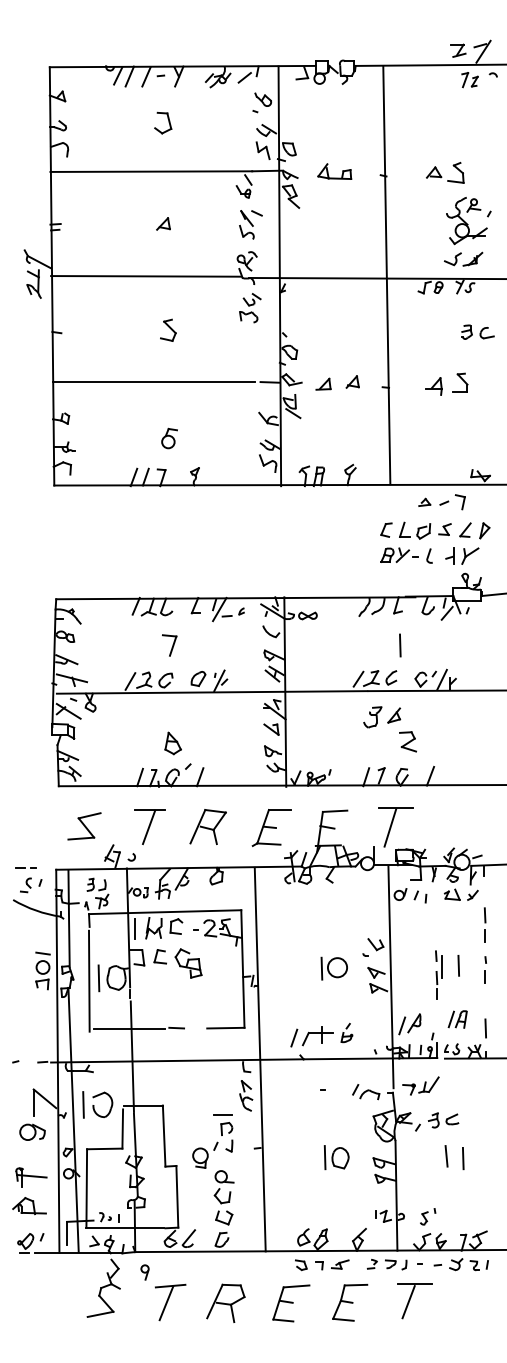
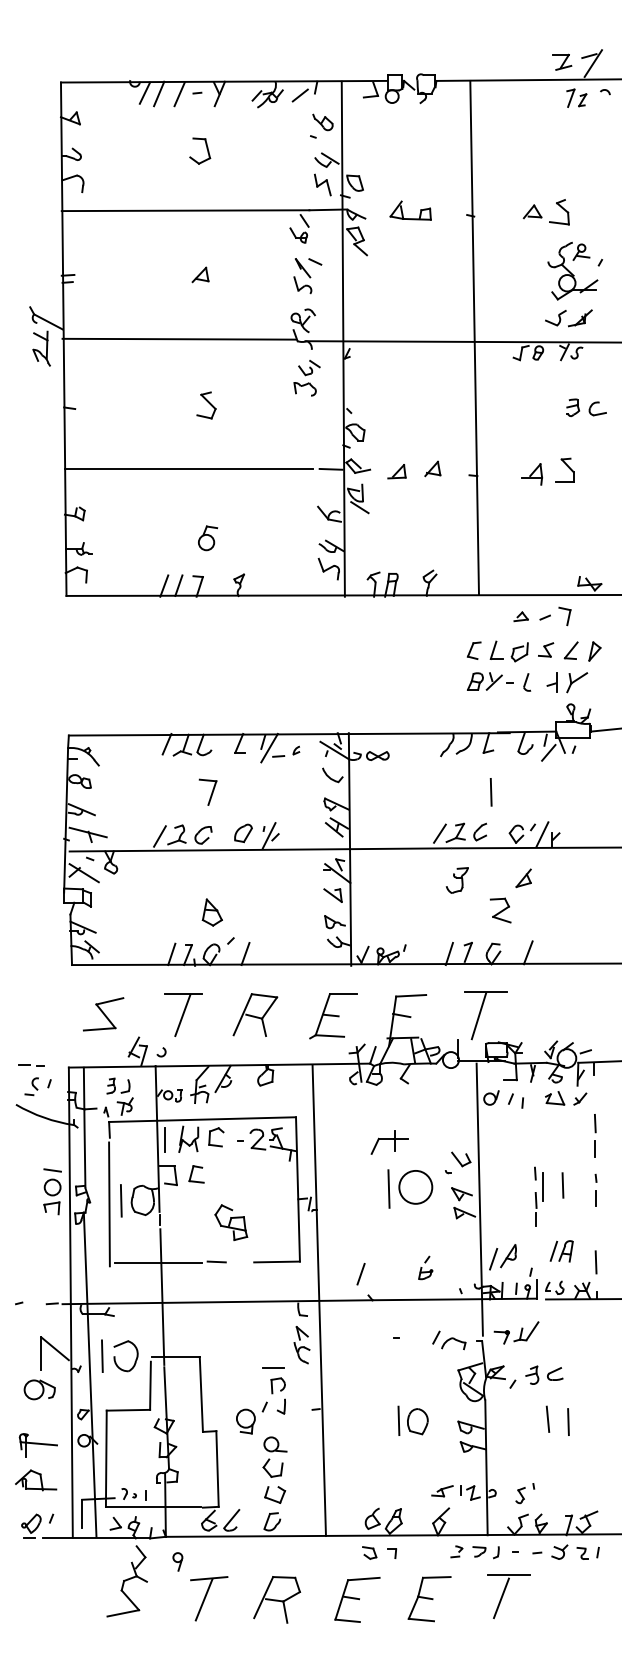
part: (394, 715) -> (523, 878), moved
part: (188, 963) -> (231, 1222), moved
part: (333, 968) -> (409, 1188), size x1.4
part: (317, 1035) -> (389, 1142), moved
part: (340, 1264) -> (442, 1491), moved

